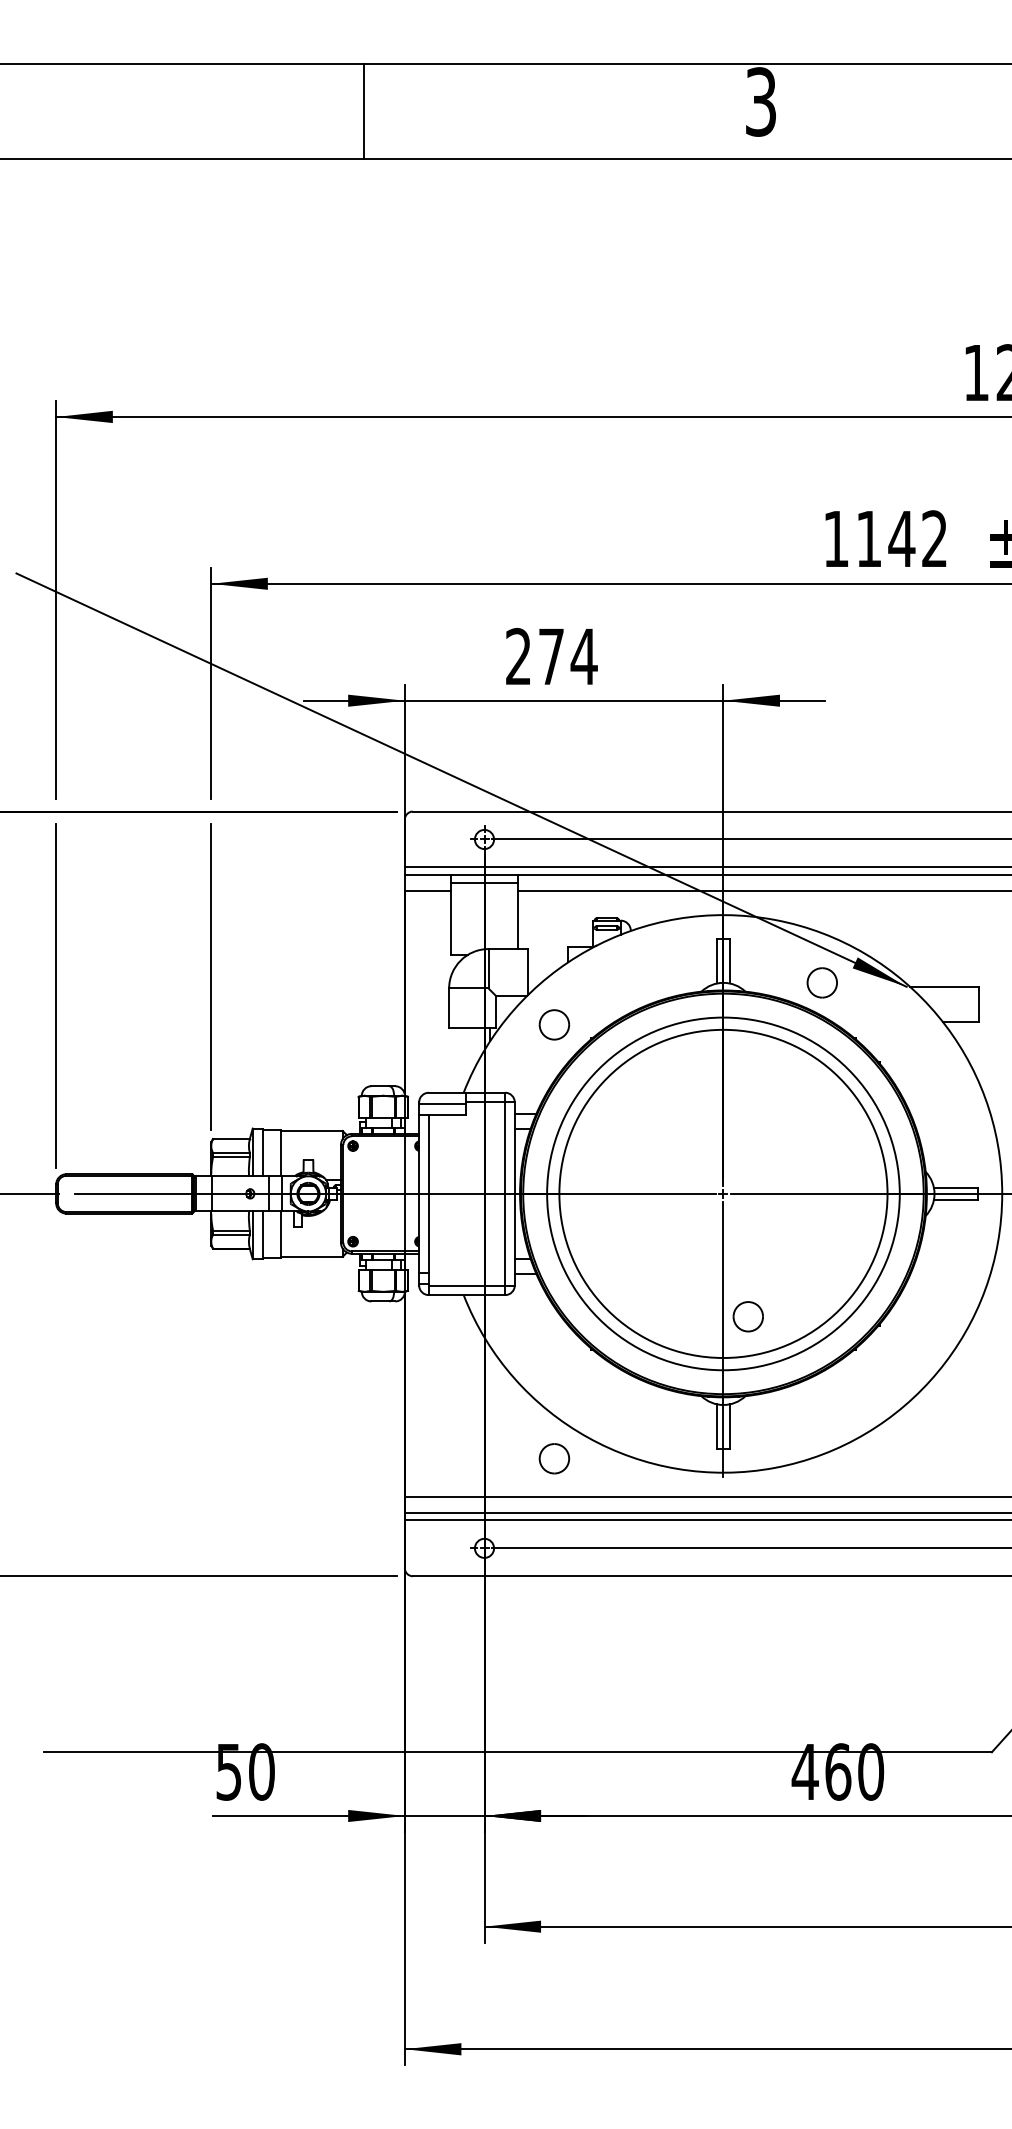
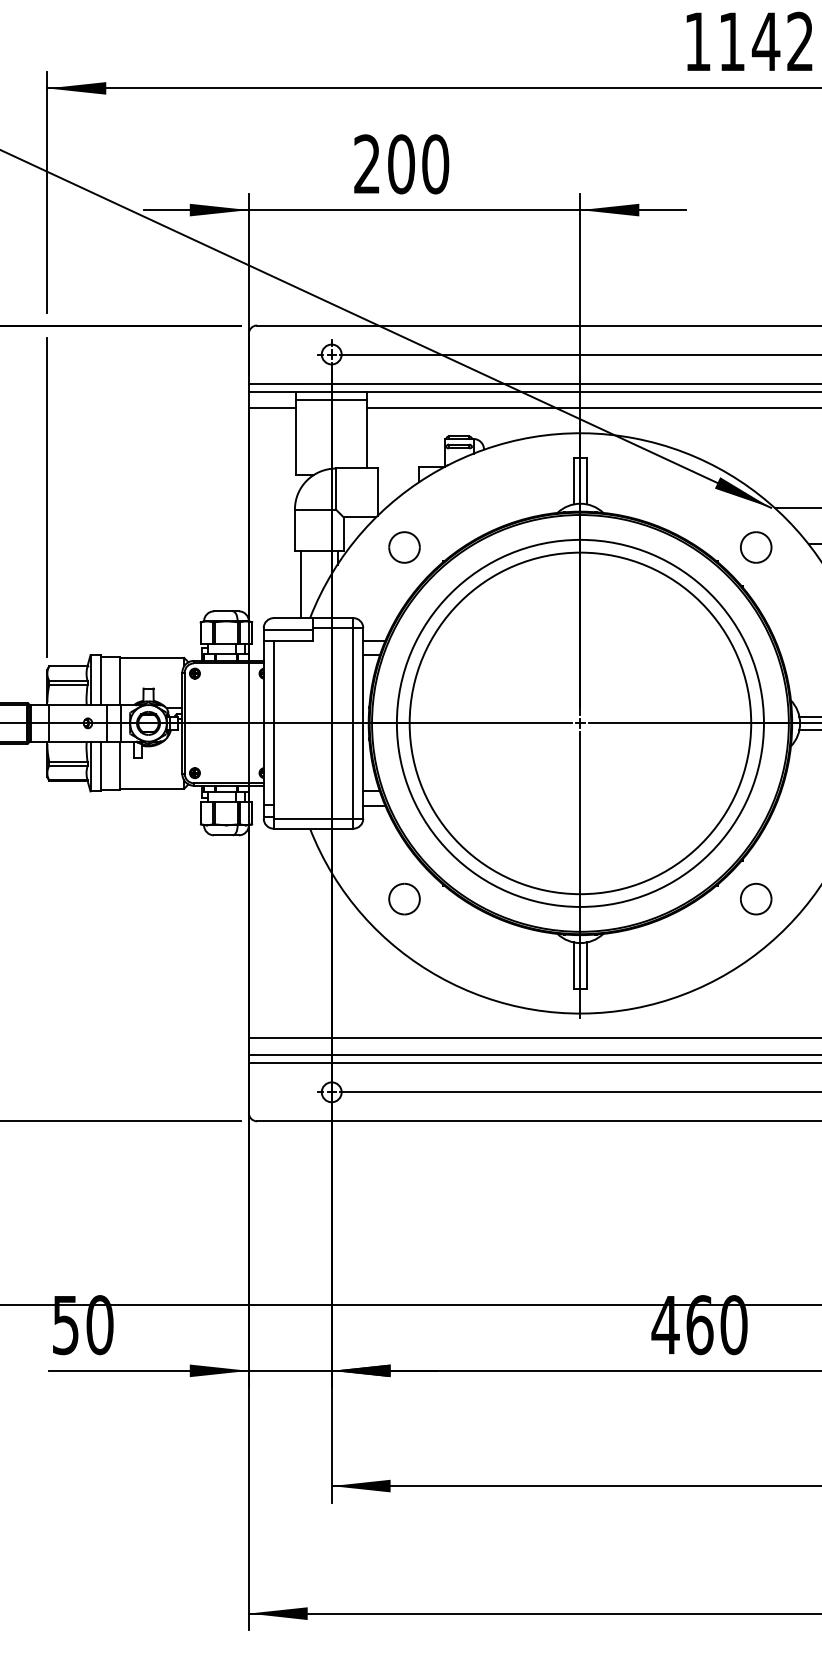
text: (567, 656) -> (418, 164), 274 -> 200
part: (821, 982) -> (755, 547), moved
line: (455, 1060) -> (301, 584), added
part: (747, 1316) -> (755, 898), moved
part: (554, 1458) -> (404, 898), moved

